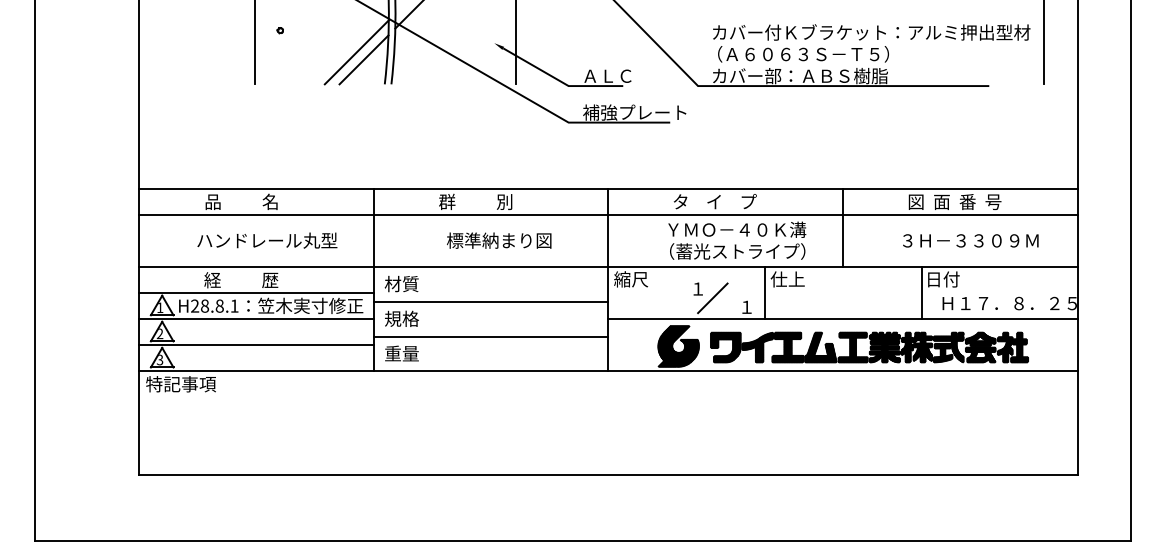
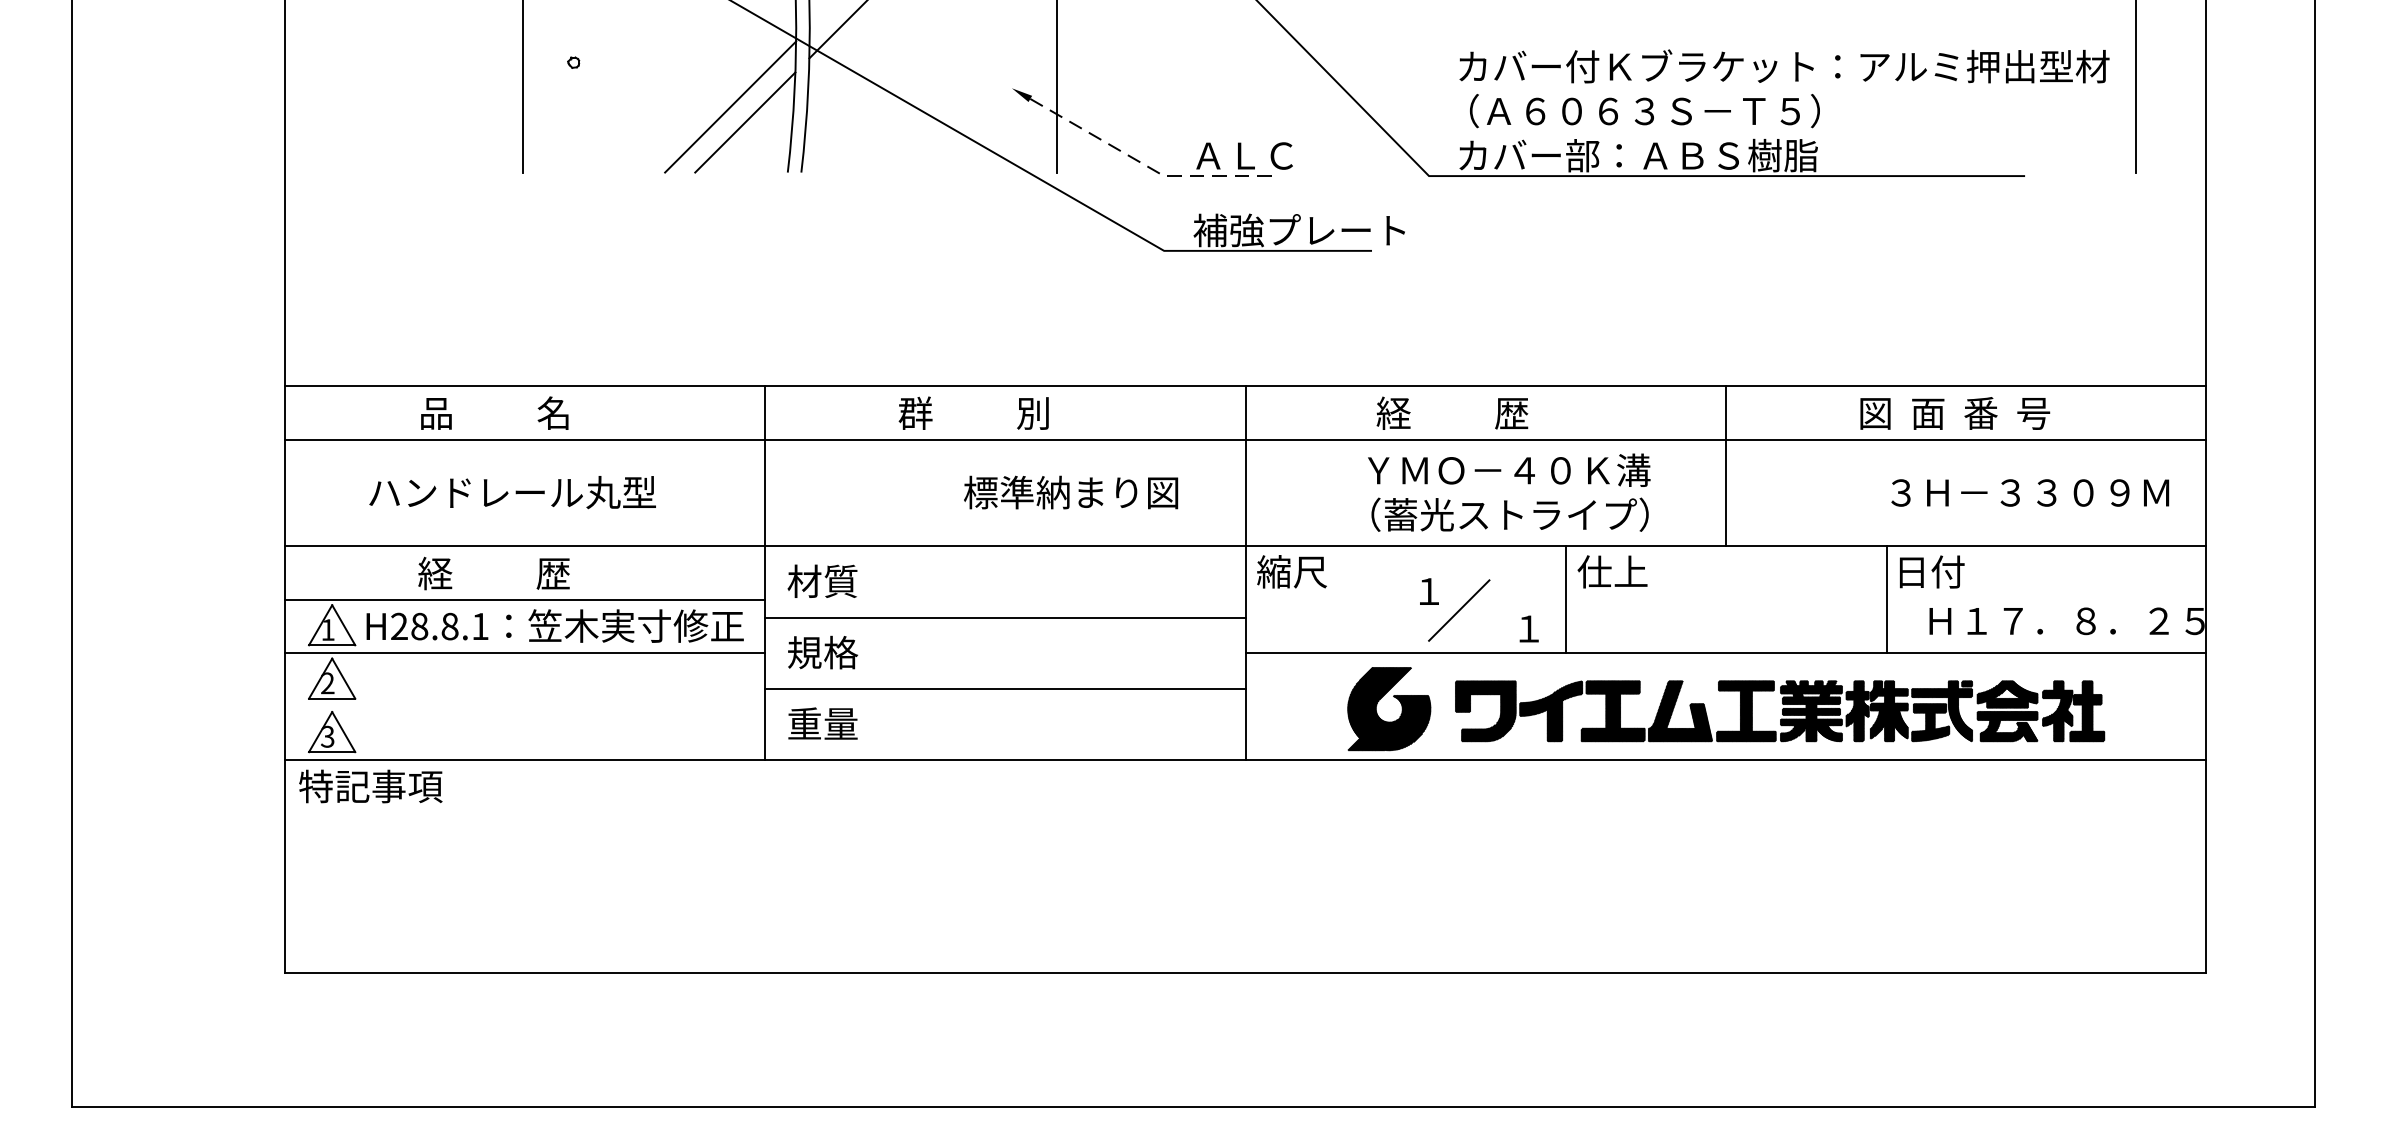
line: (560, 81) -> (1147, 166), solid -> dashed
text: (714, 201) -> (1462, 412), タ    イ    プ -> 経          歴
text: (267, 240) -> (512, 492), moved
text: (499, 240) -> (1071, 492), moved
text: (970, 240) -> (2029, 492), moved
line: (256, 345) -> (525, 707), removed

